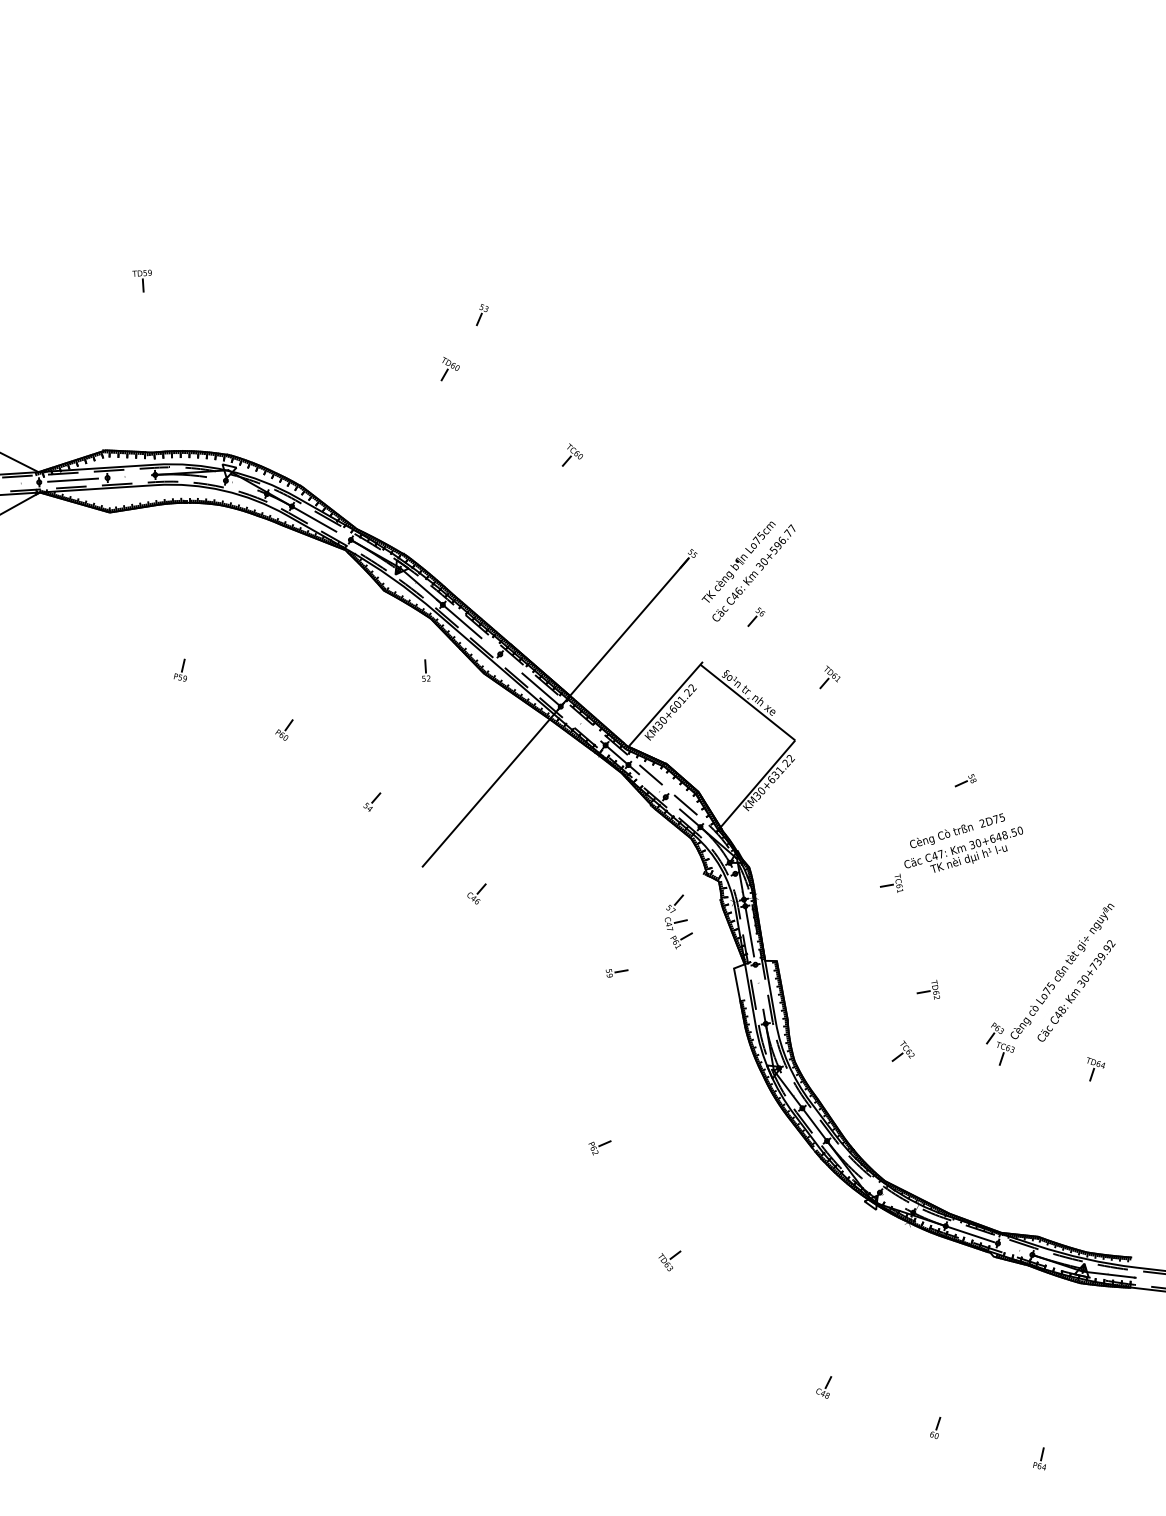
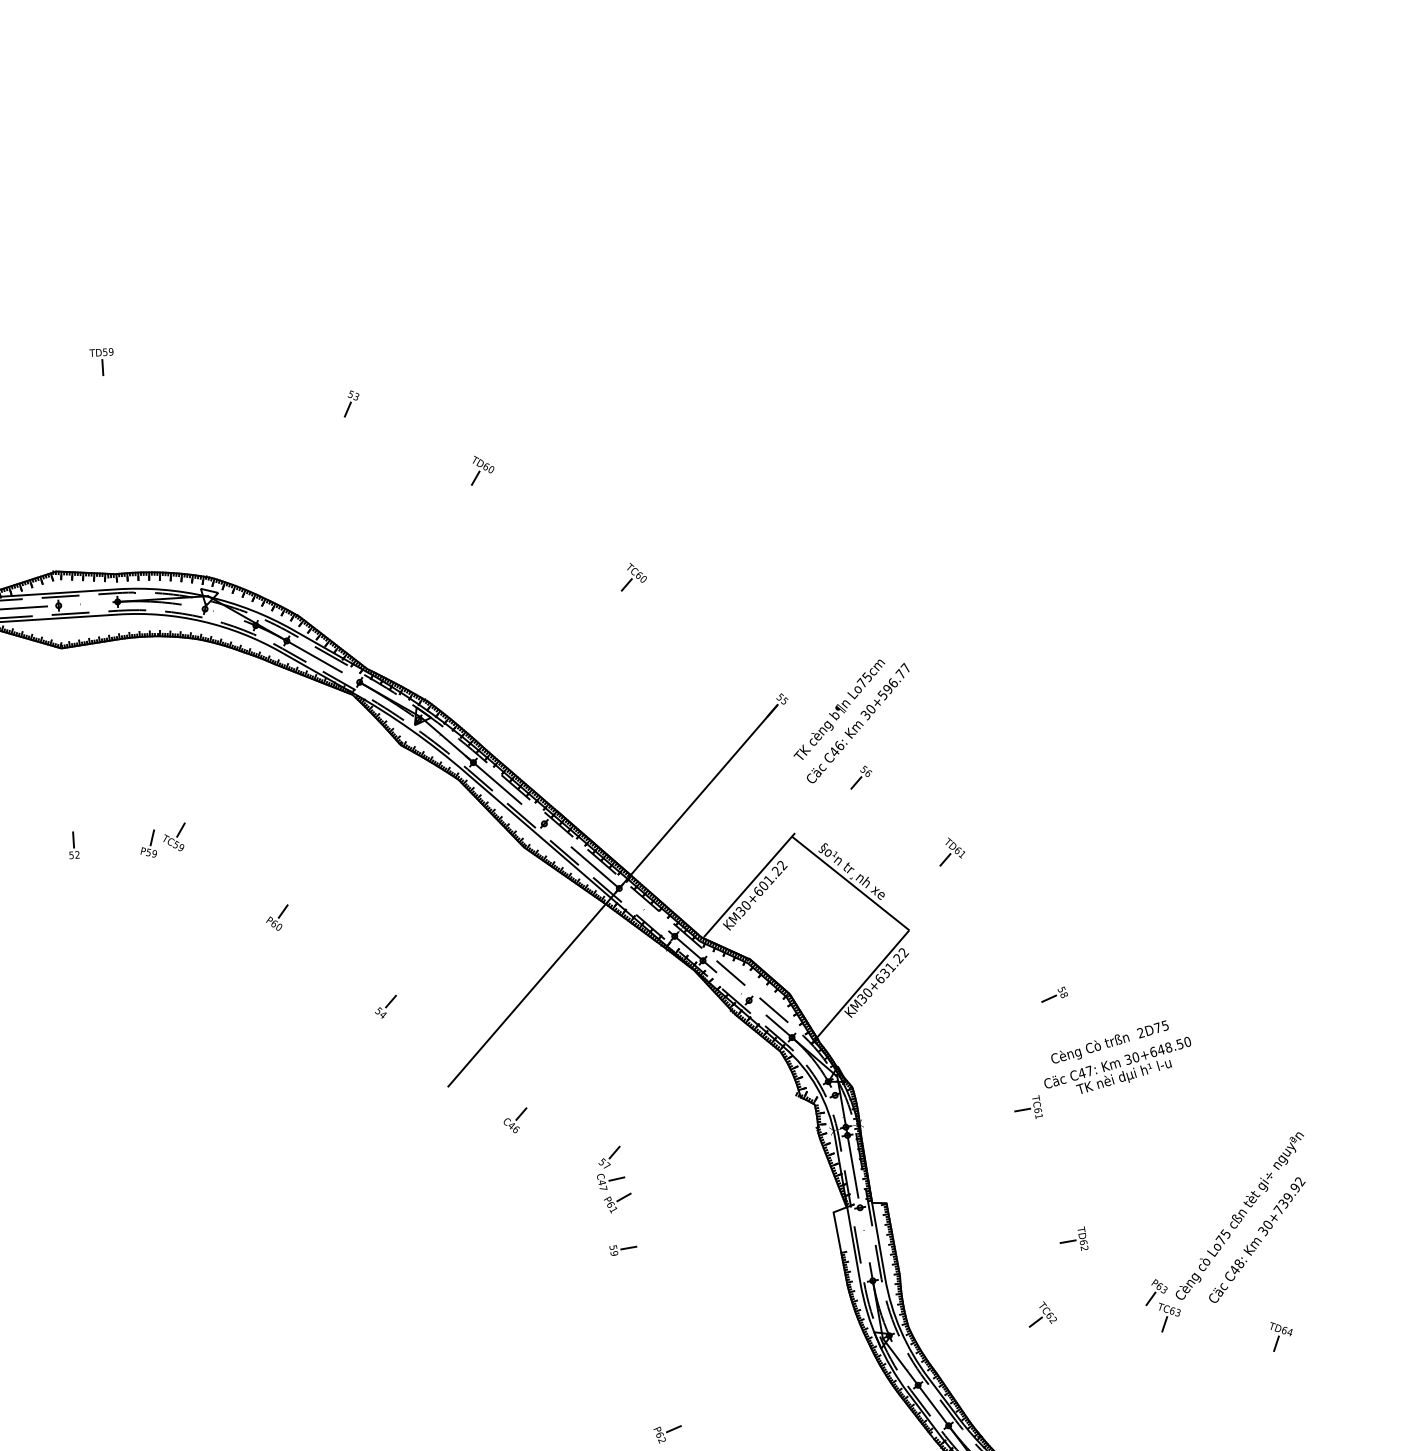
part: (482, 315) -> (351, 404), moved
part: (201, 664) -> (174, 836), added
part: (426, 670) -> (74, 845), moved
part: (965, 780) -> (1054, 994), moved
part: (678, 921) -> (613, 1178), moved
part: (616, 973) -> (622, 1250), moved

